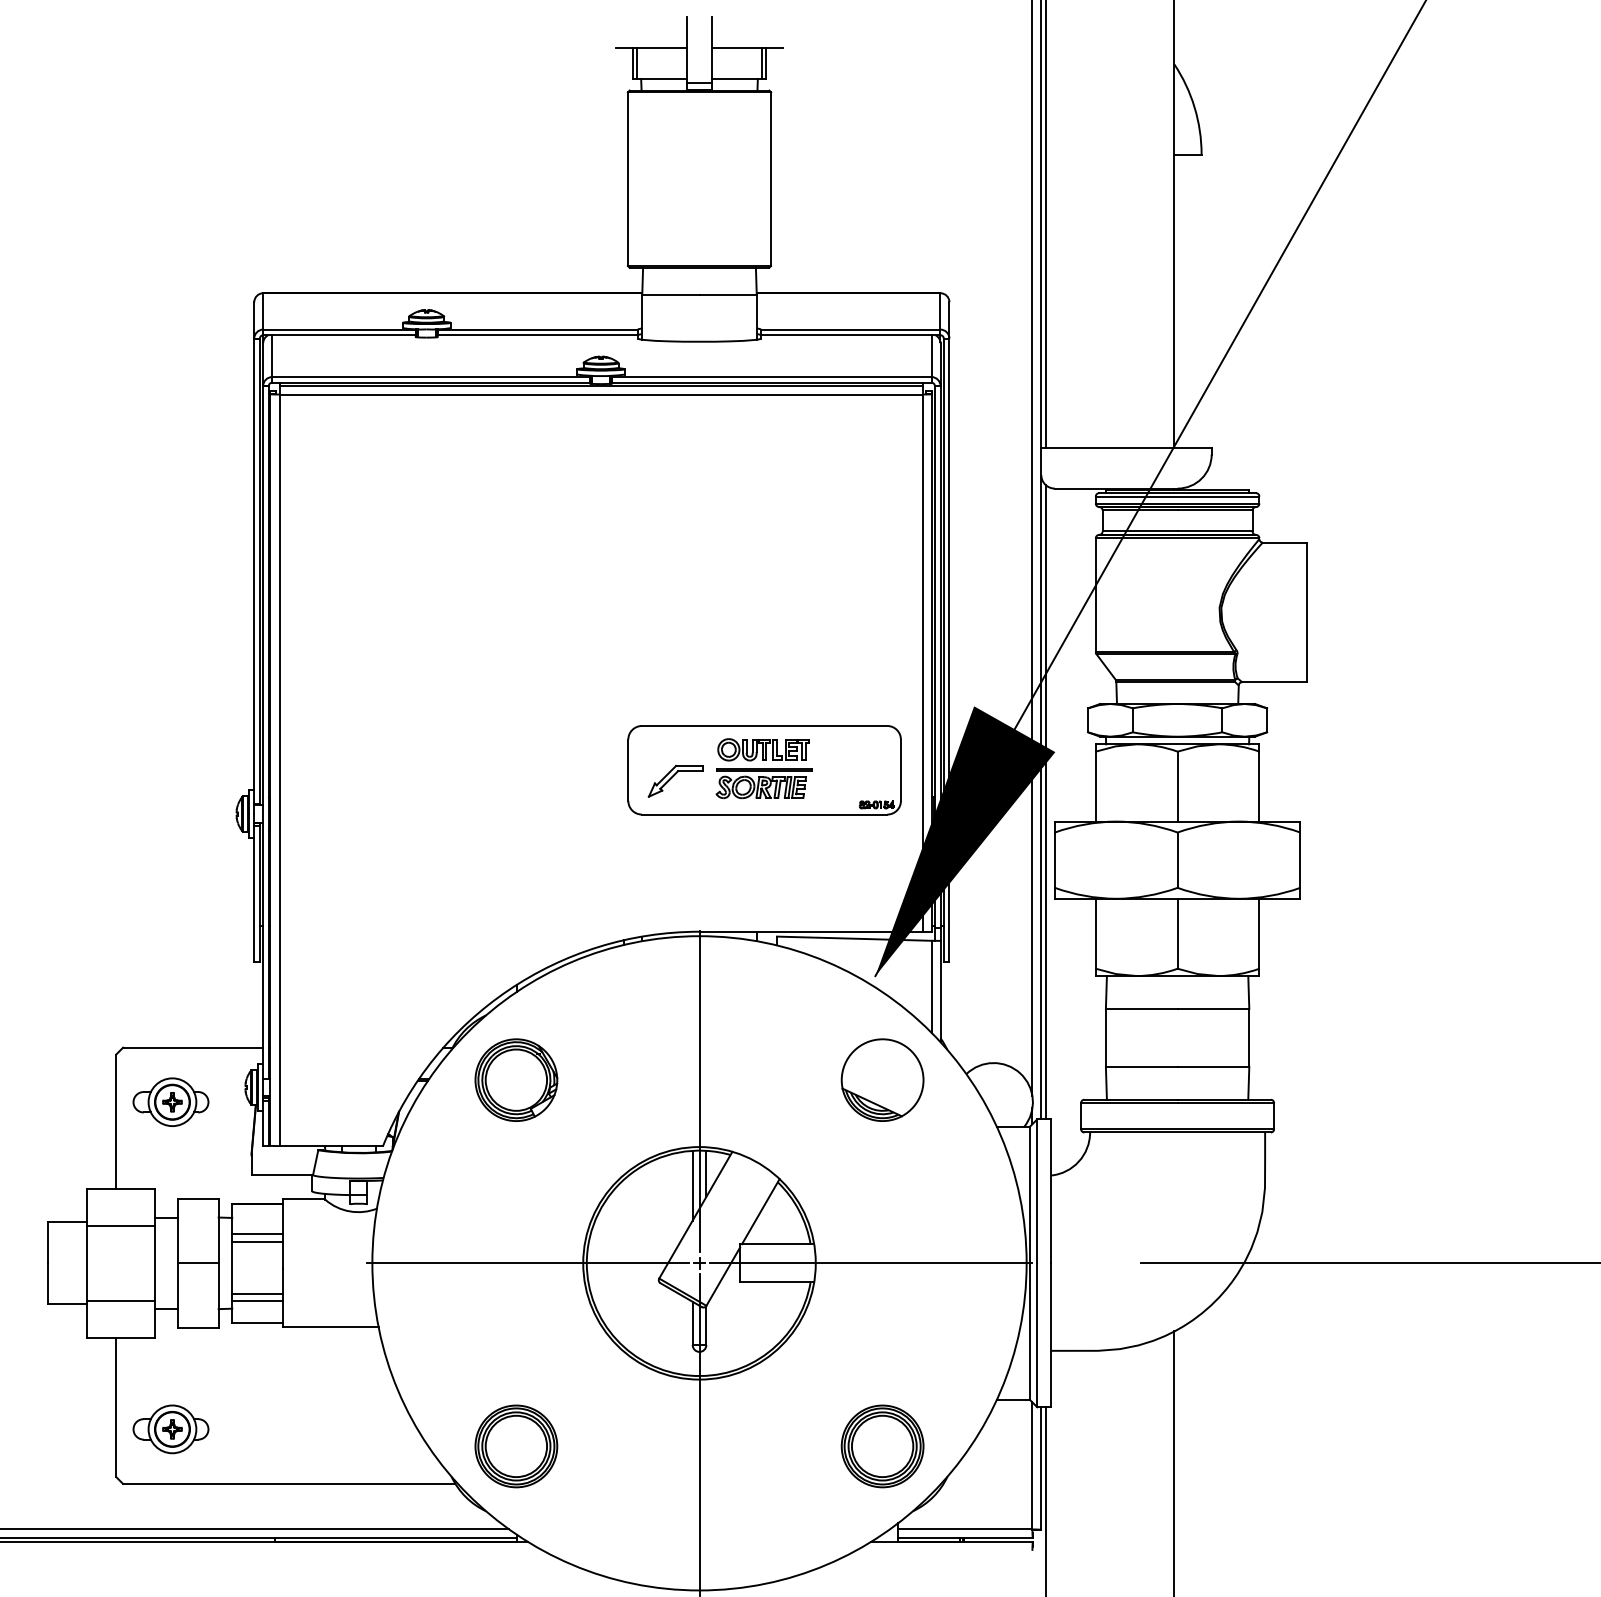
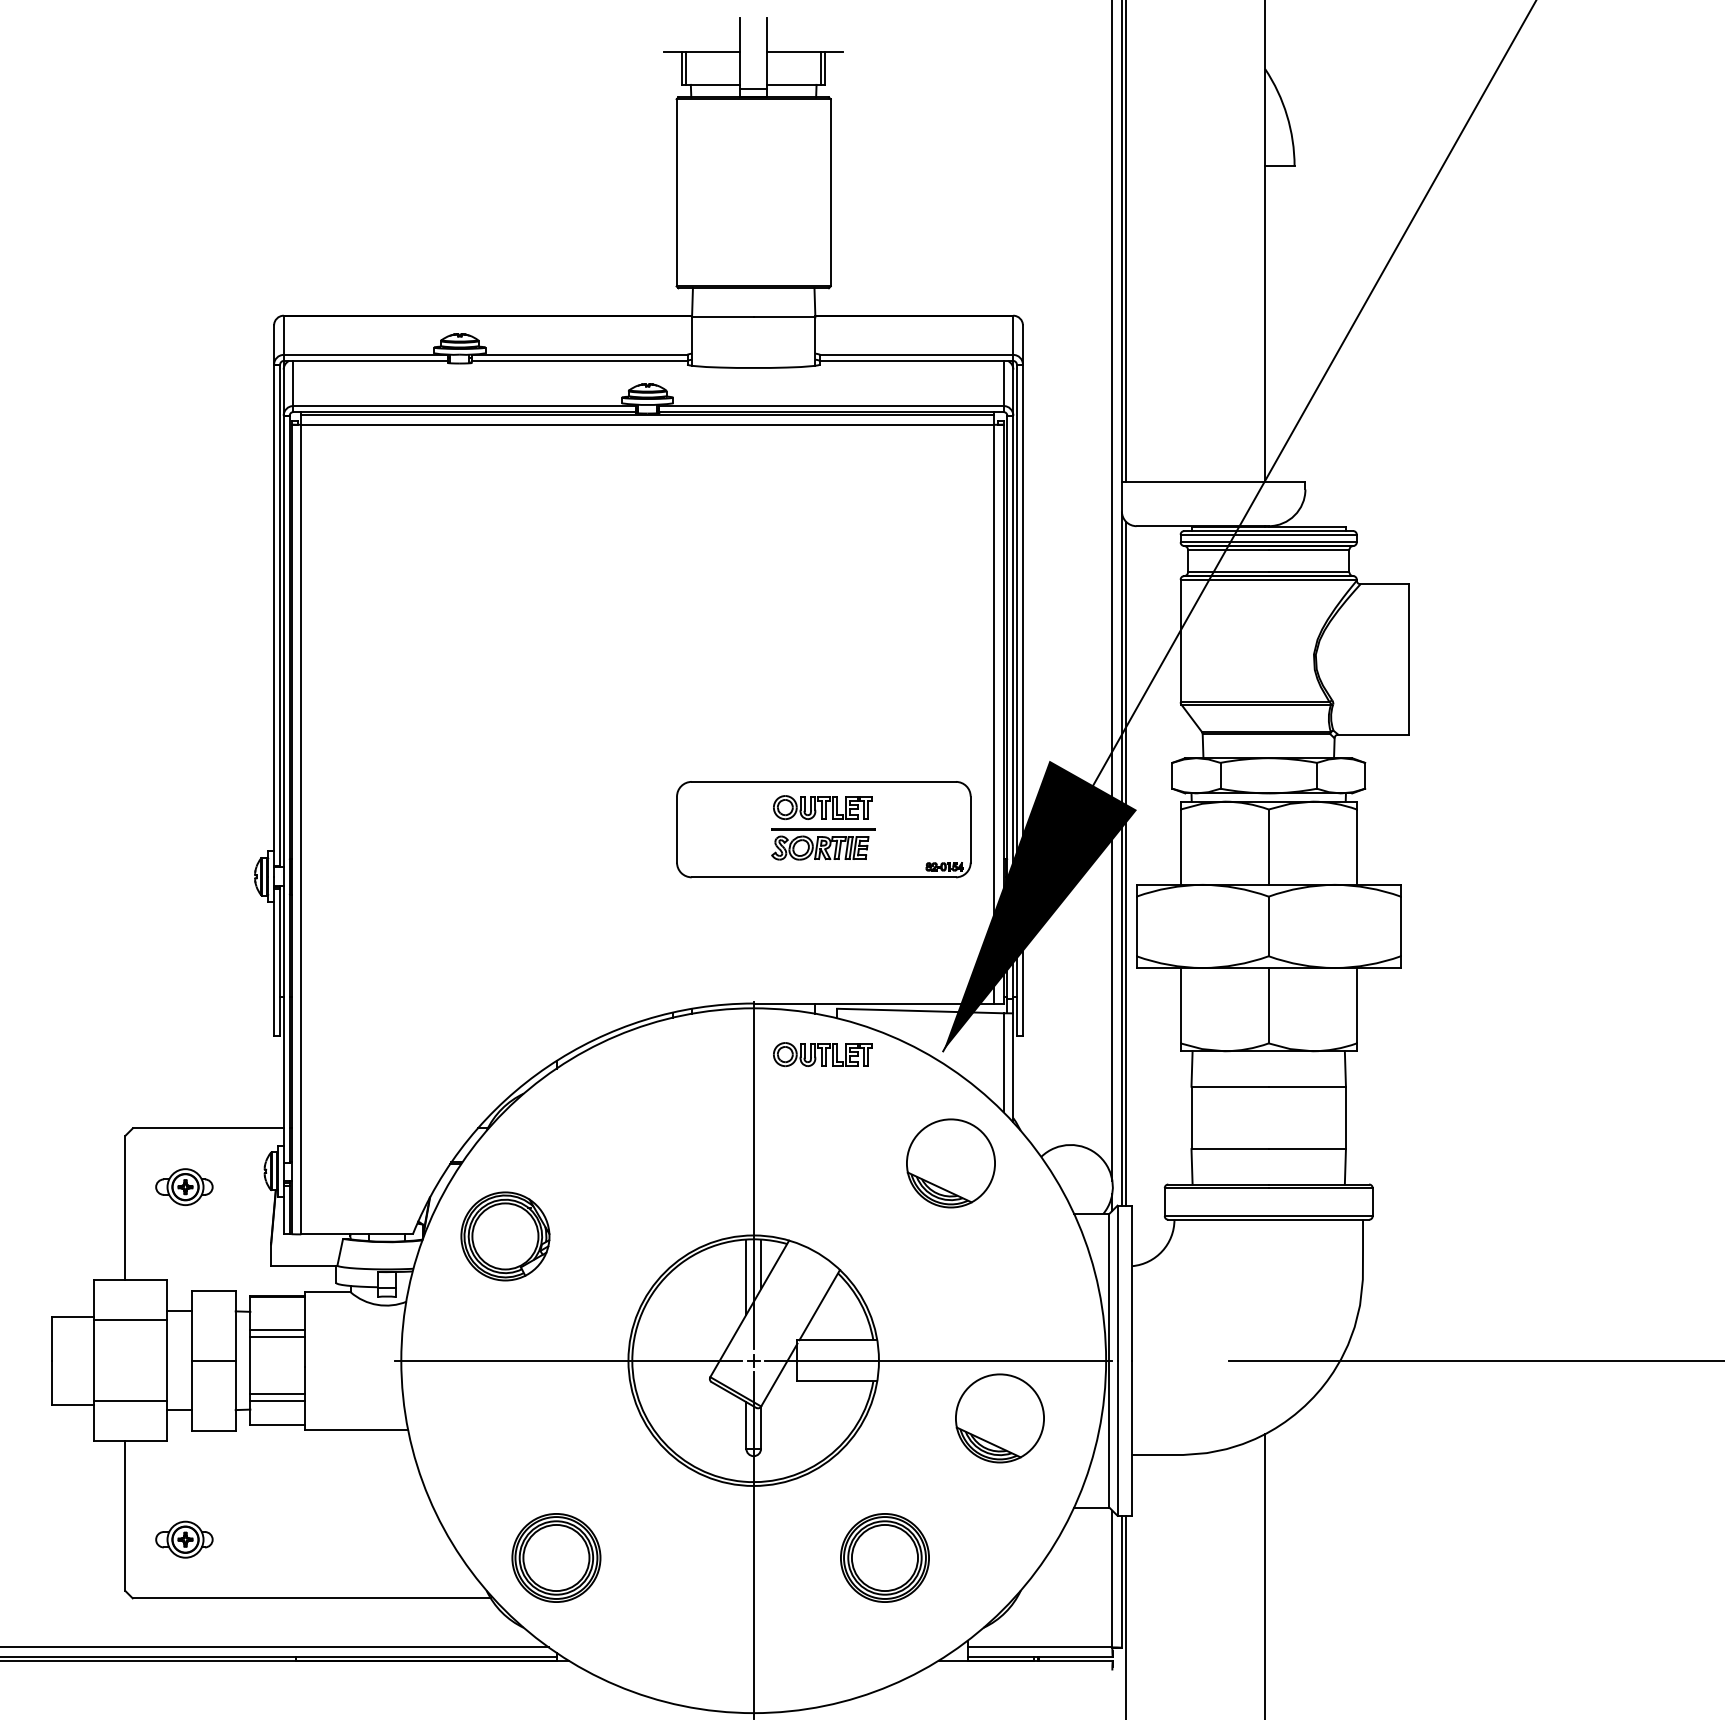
part: (676, 781) -> (728, 841), removed
part: (763, 979) -> (822, 1054), added
part: (516, 1080) -> (505, 1236), moved
part: (171, 1101) -> (184, 1186), size x0.7
part: (927, 1316) -> (999, 1418), added
part: (171, 1429) -> (184, 1539), size x0.7
part: (882, 1445) -> (884, 1557), moved

